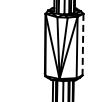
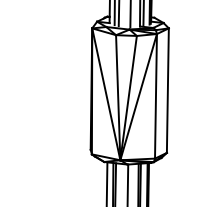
line: (83, 44) -> (168, 90), dashed -> solid

